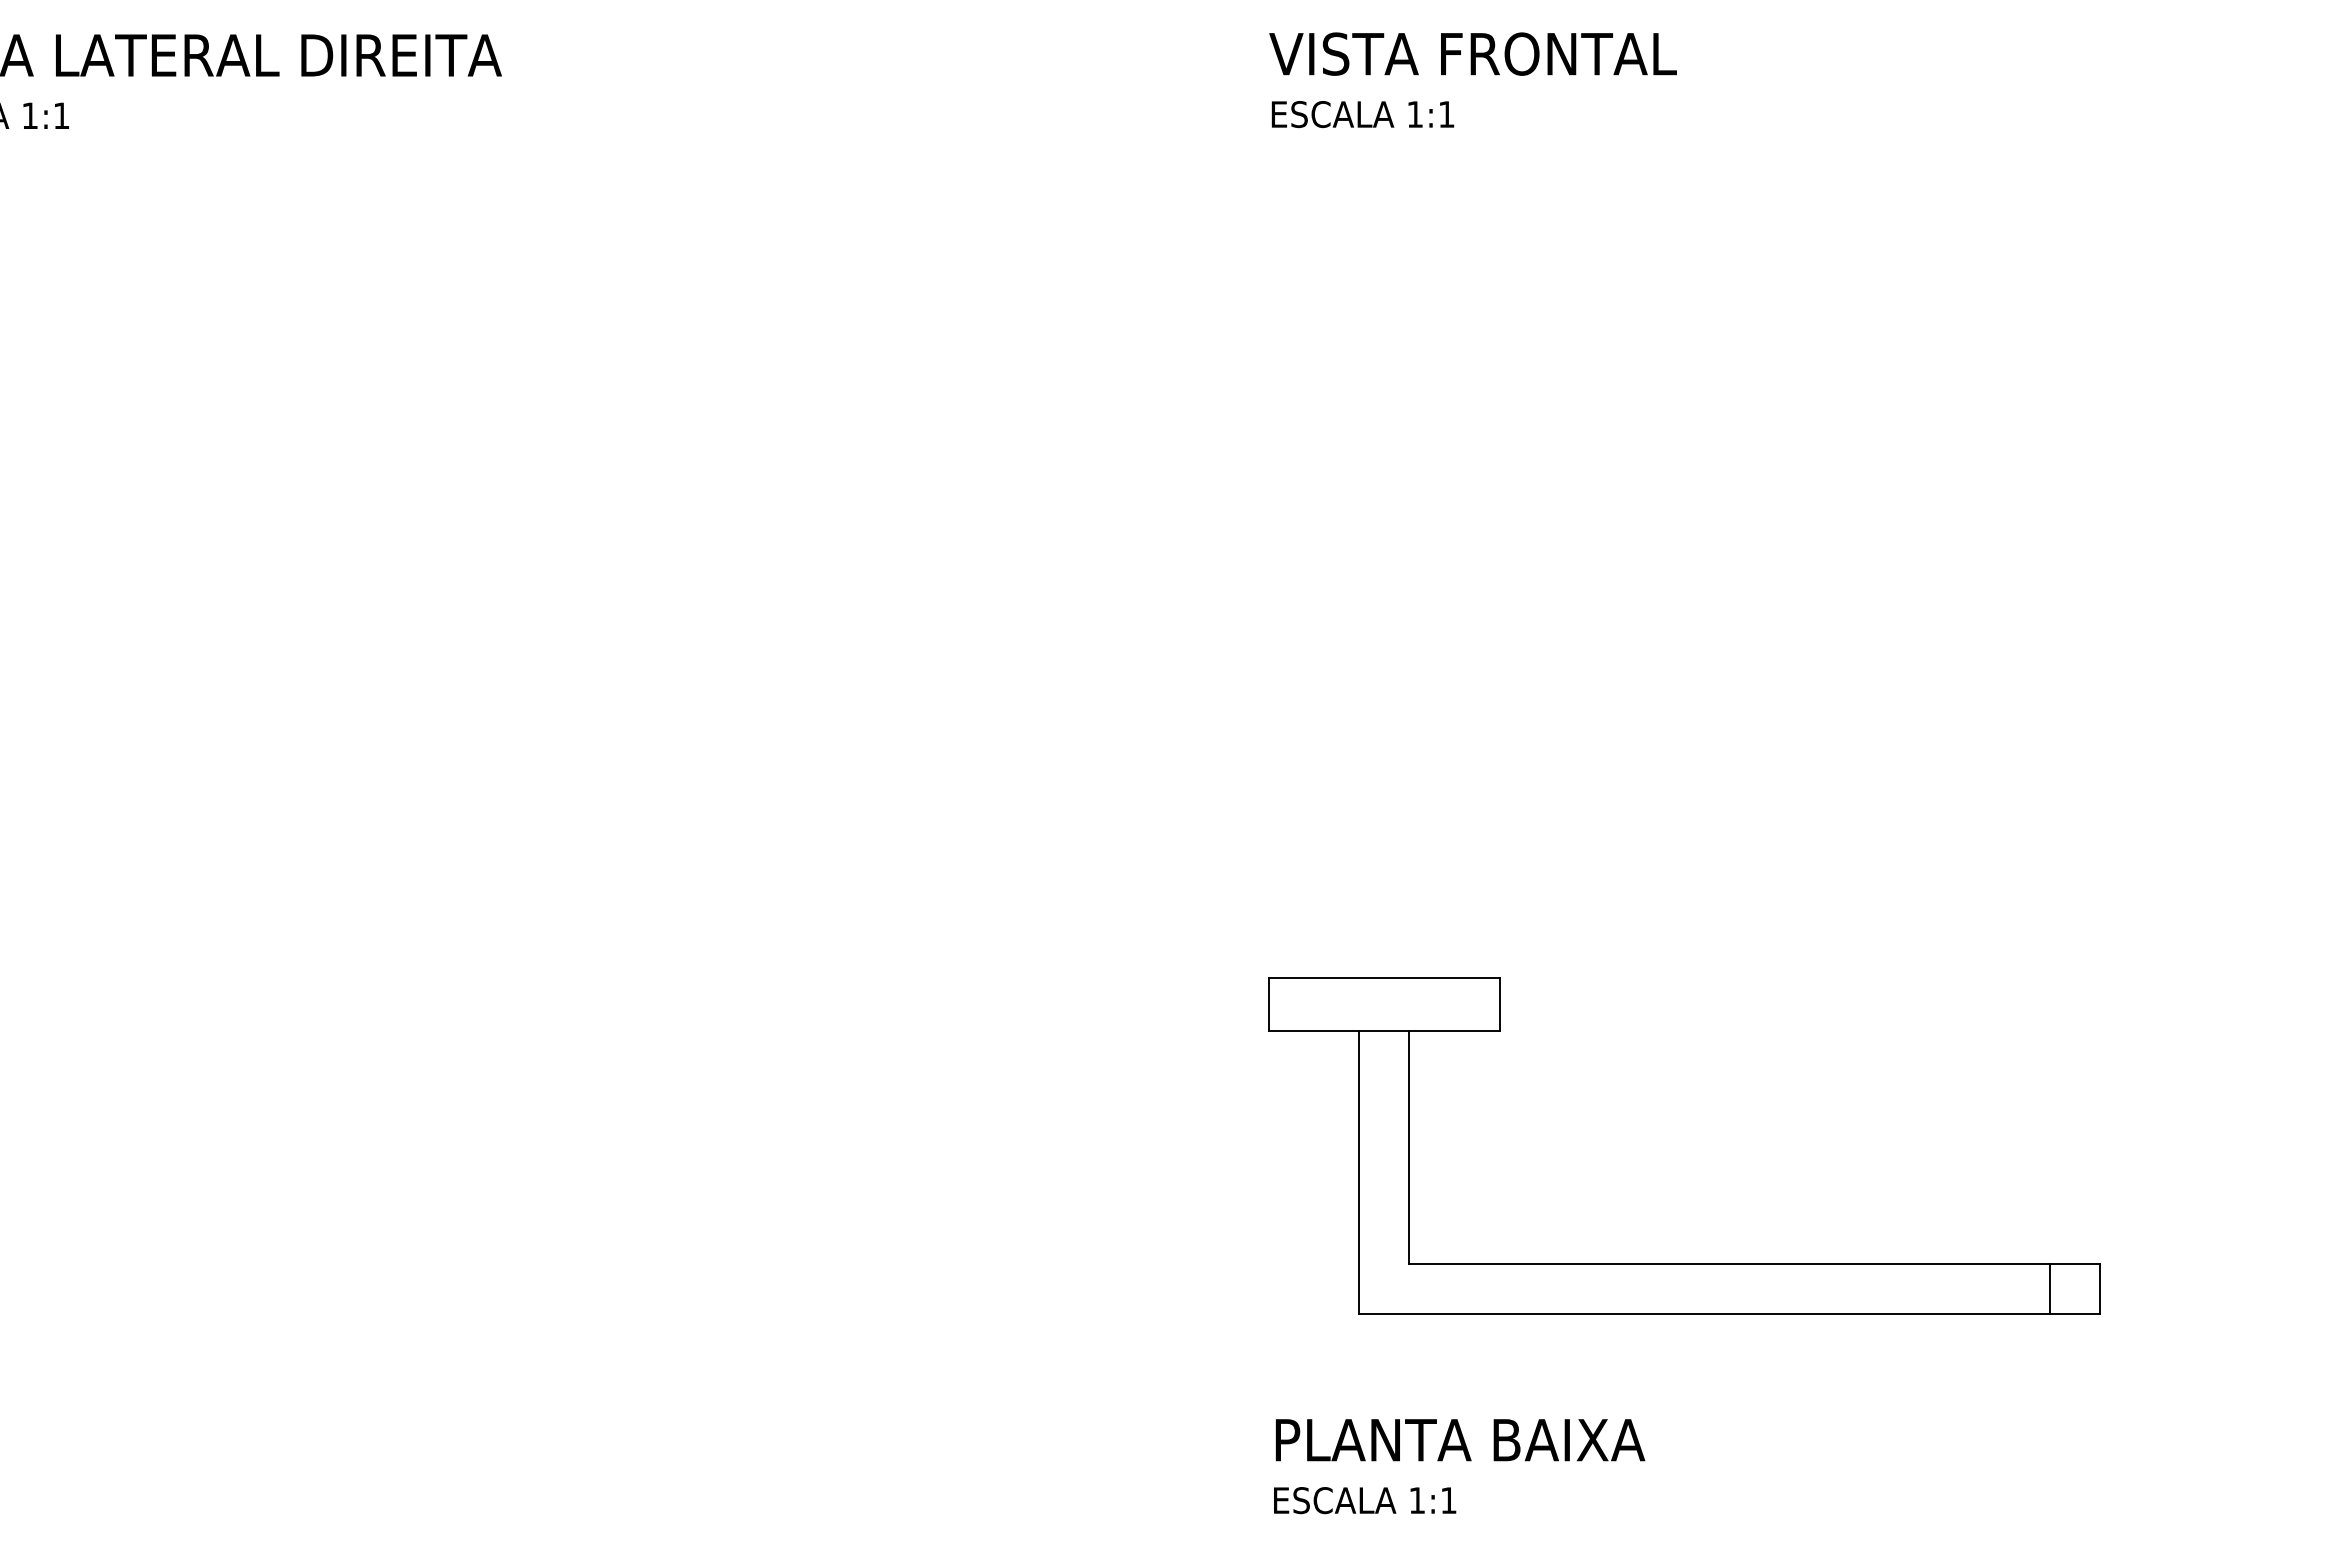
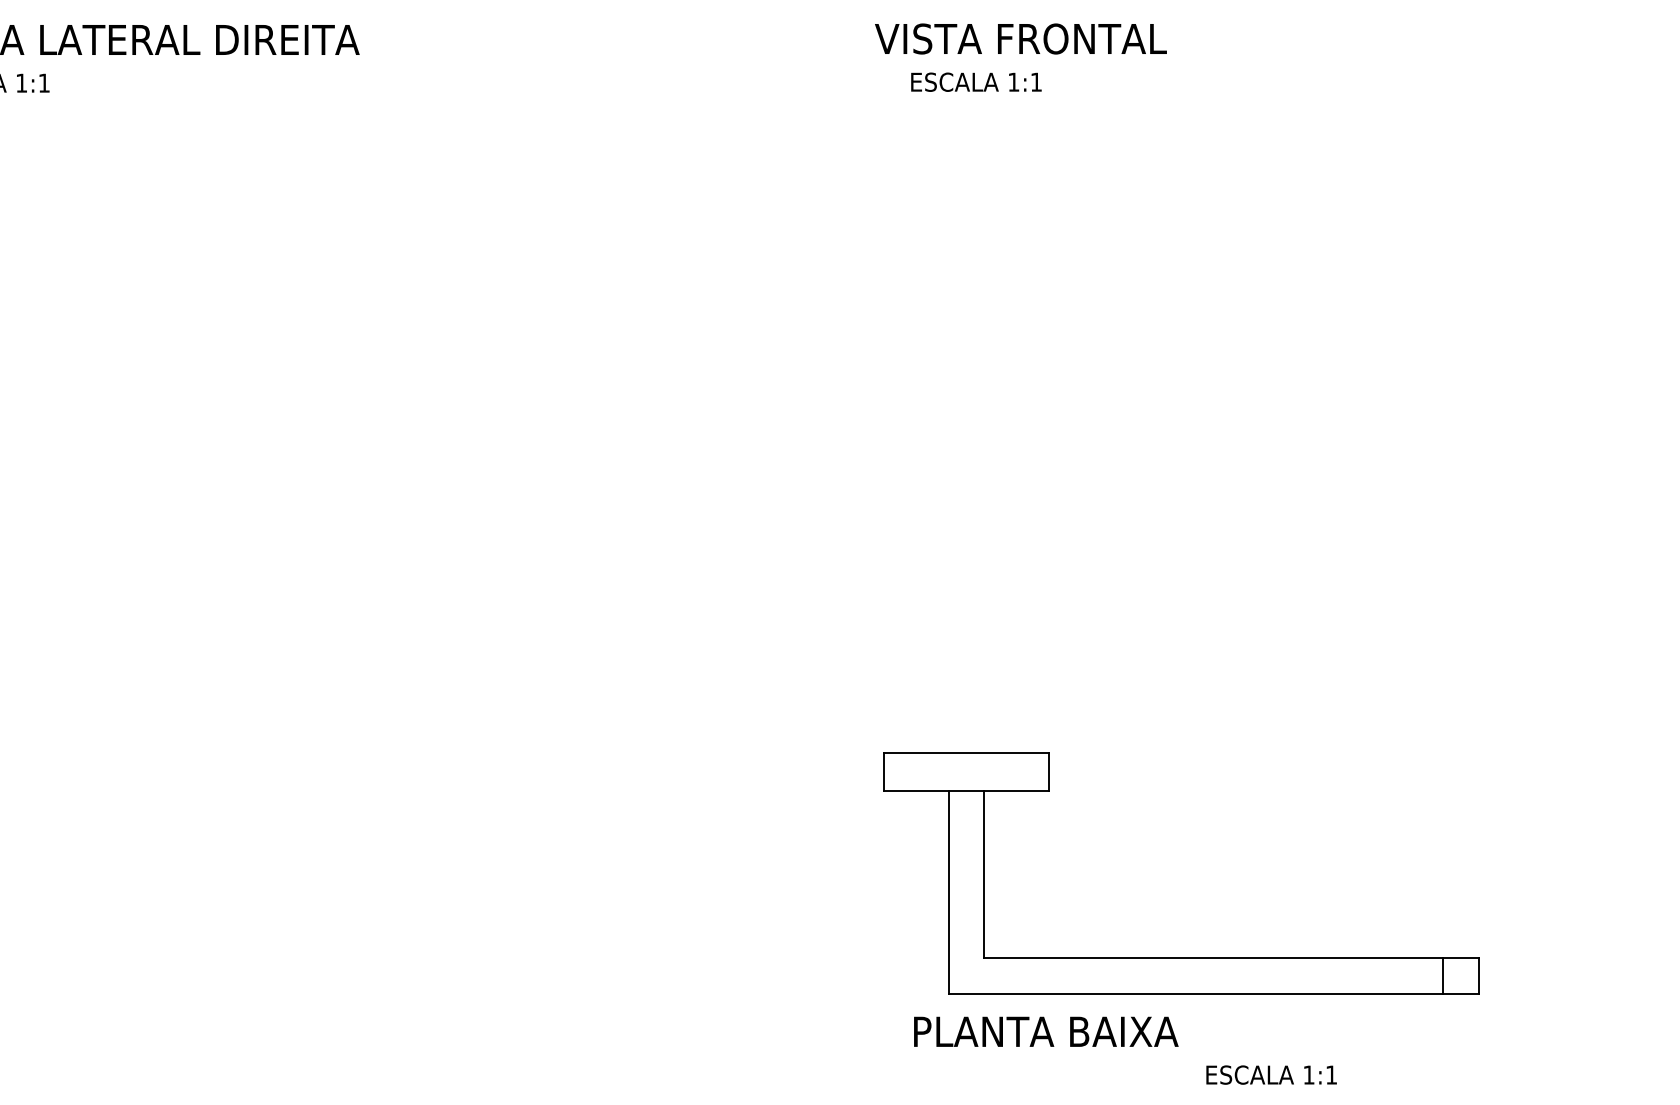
text: (1472, 53) -> (1020, 38), moved
part: (1684, 1263) -> (1181, 957), moved
text: (1365, 1500) -> (1271, 1075), moved

